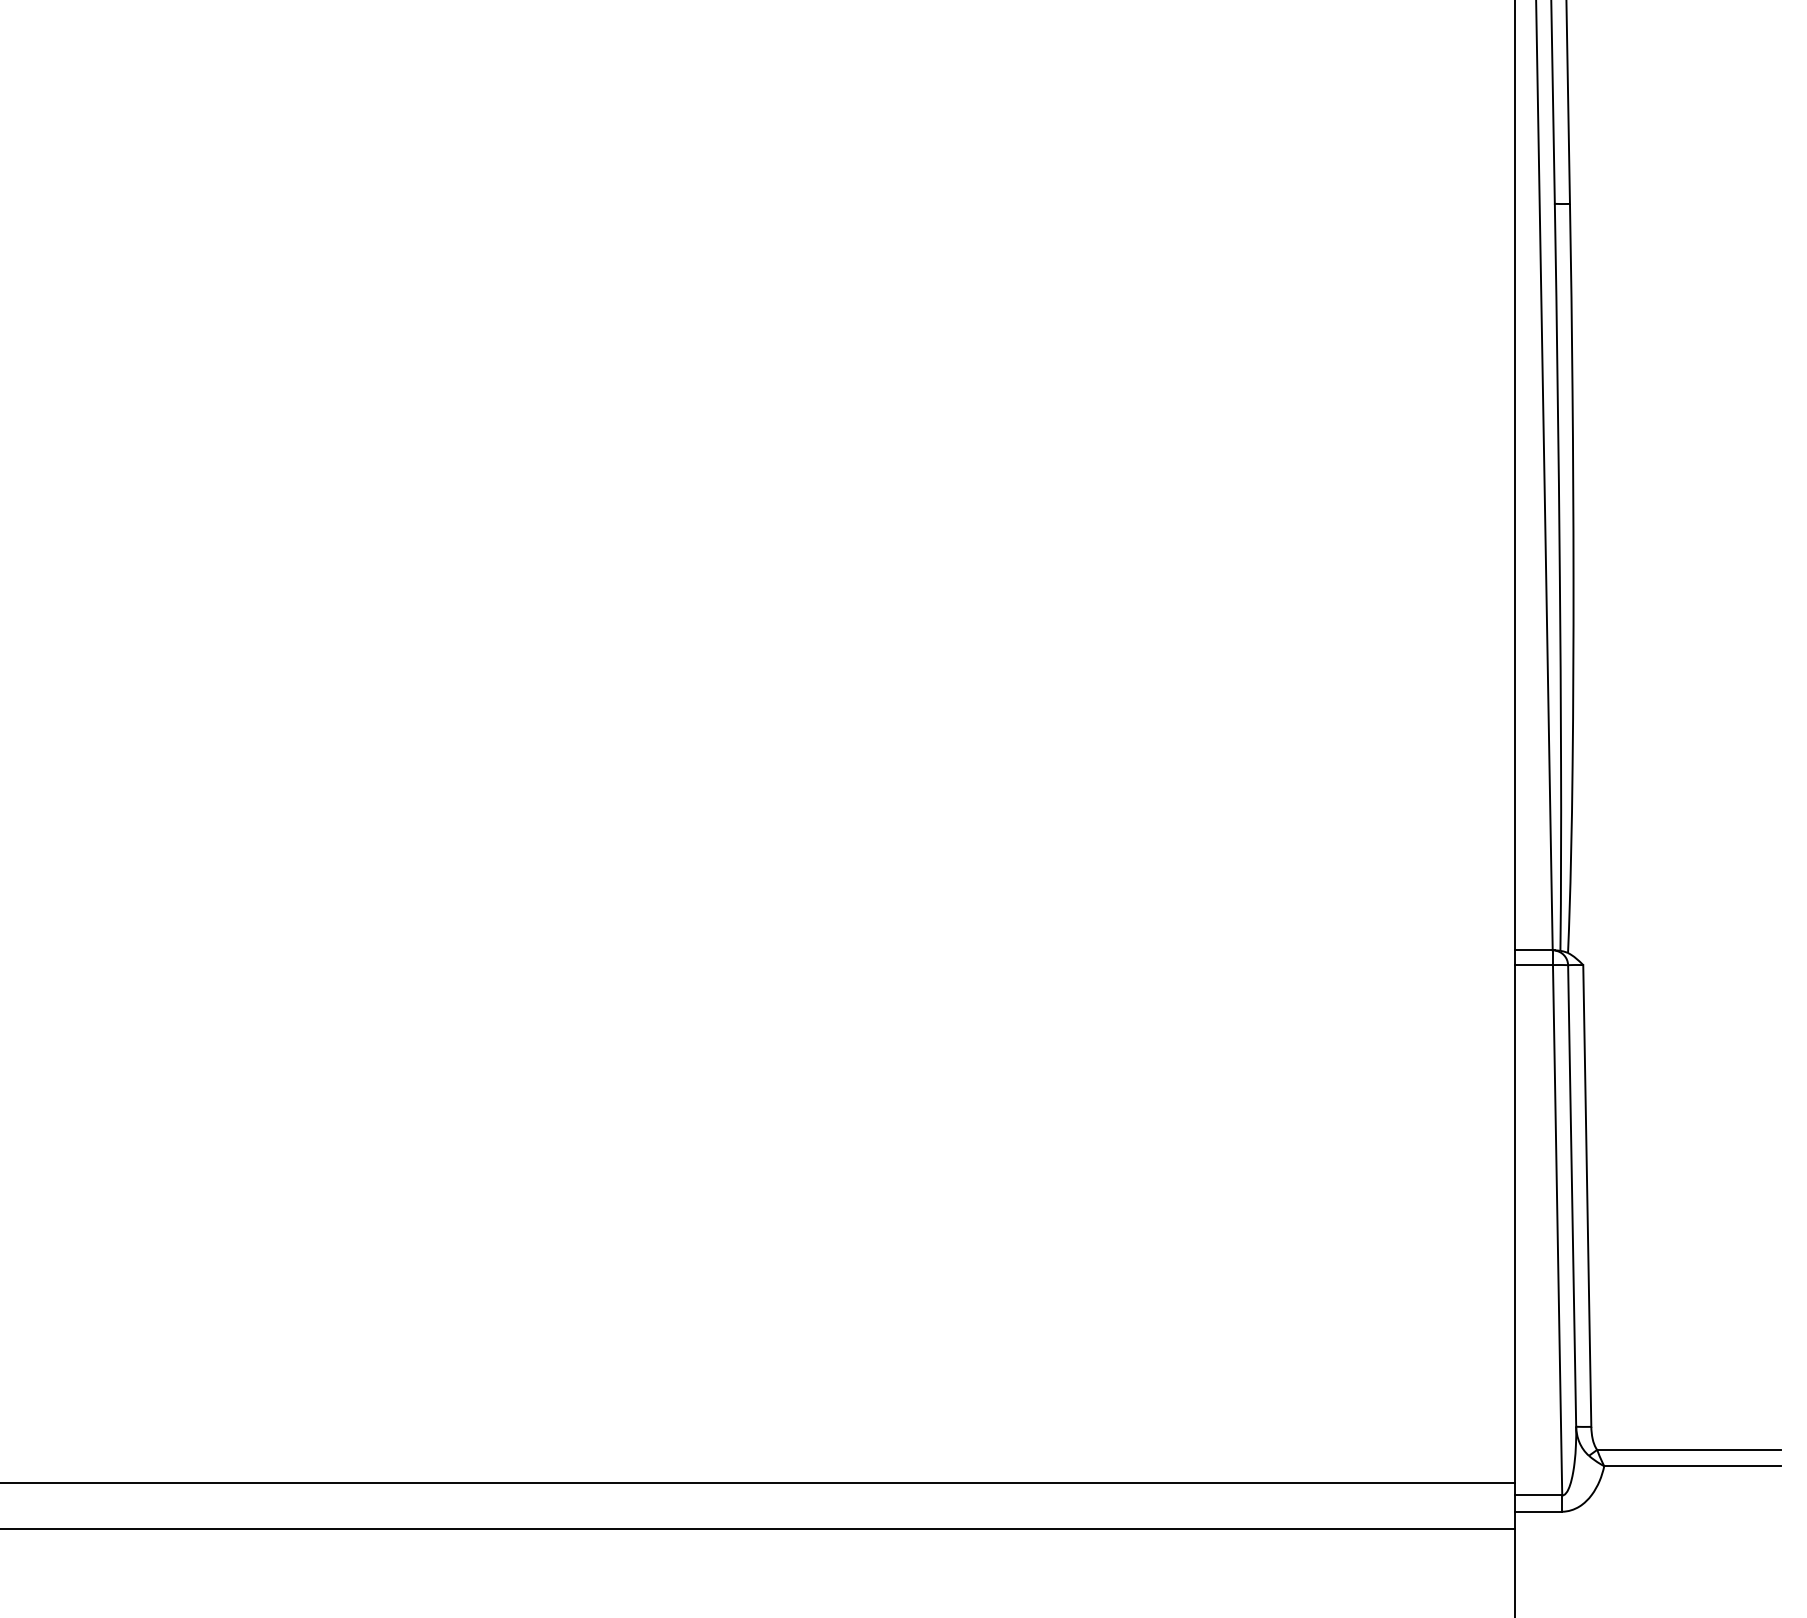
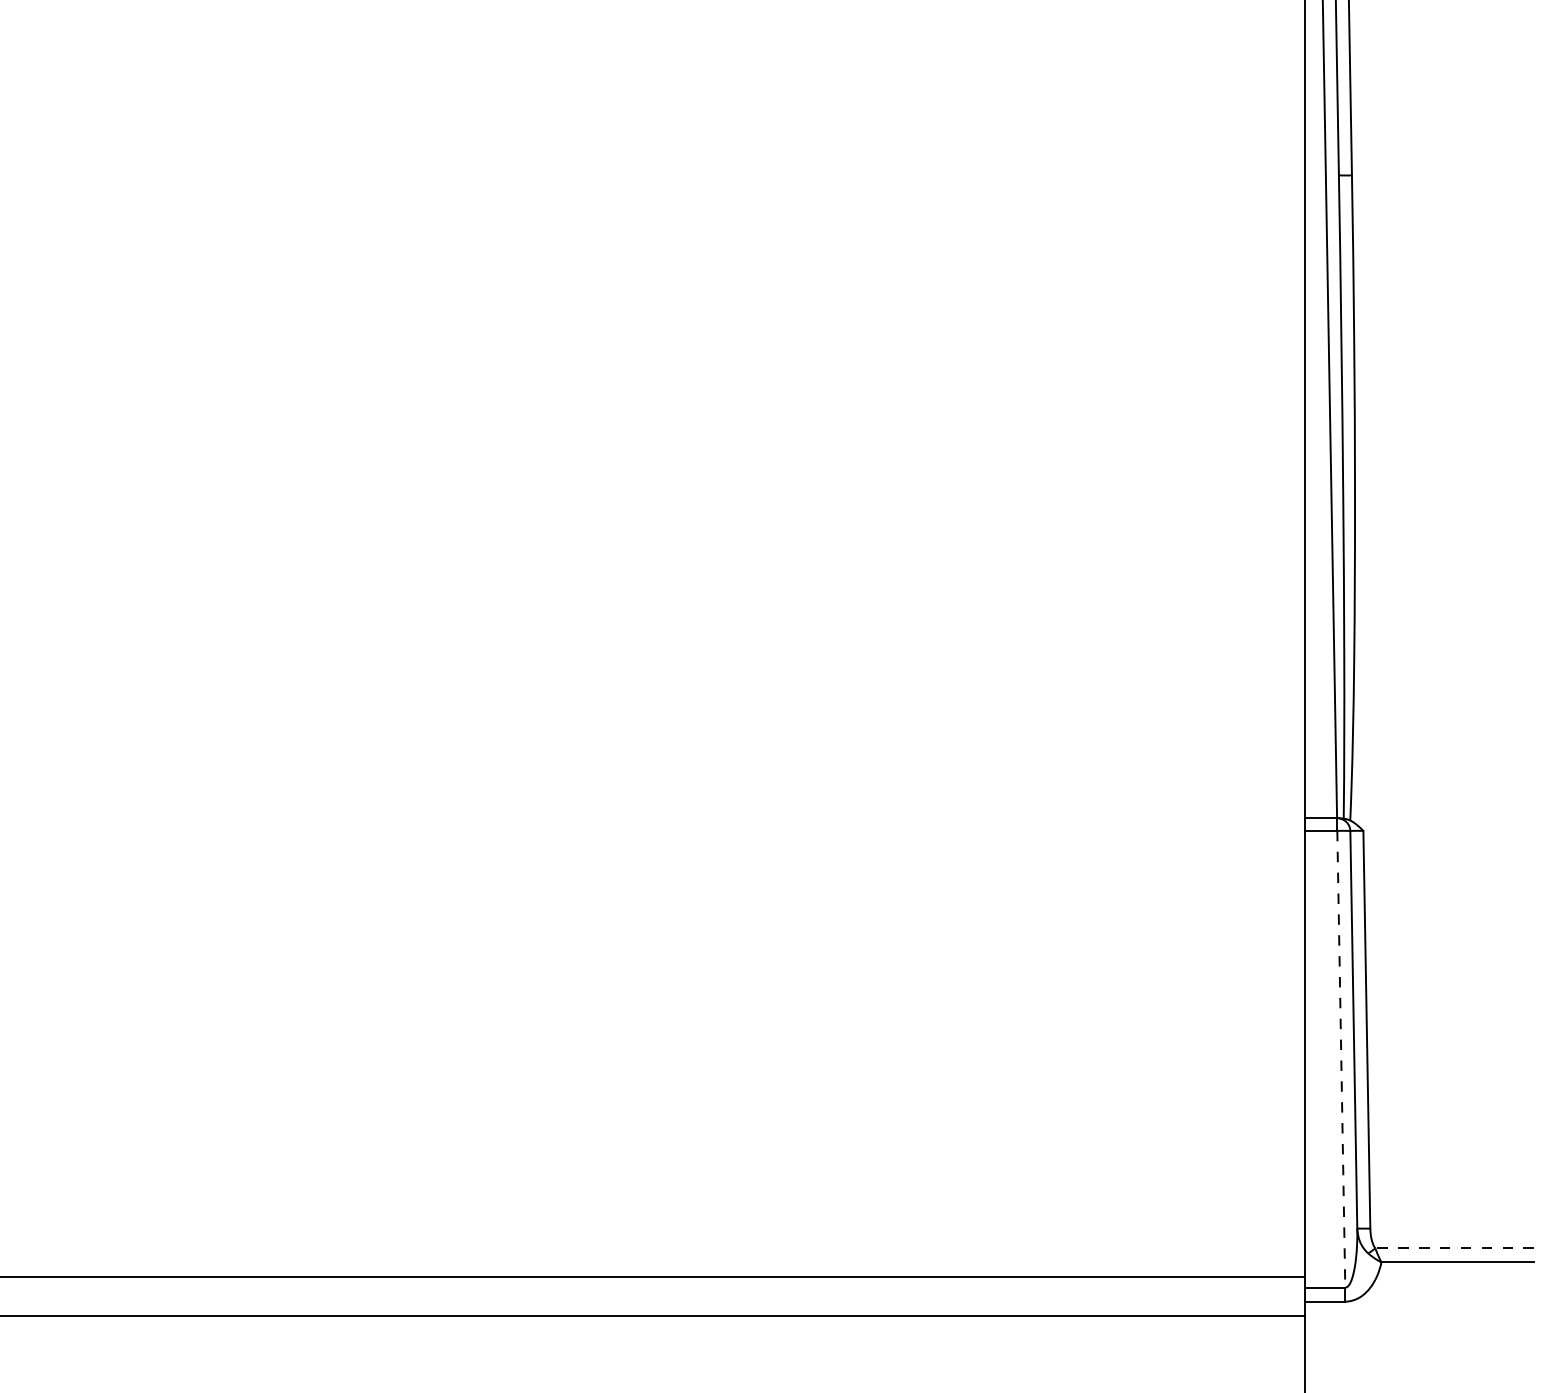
line: (1557, 1230) -> (1341, 1059), solid -> dashed
line: (1689, 1449) -> (1454, 1248), solid -> dashed

